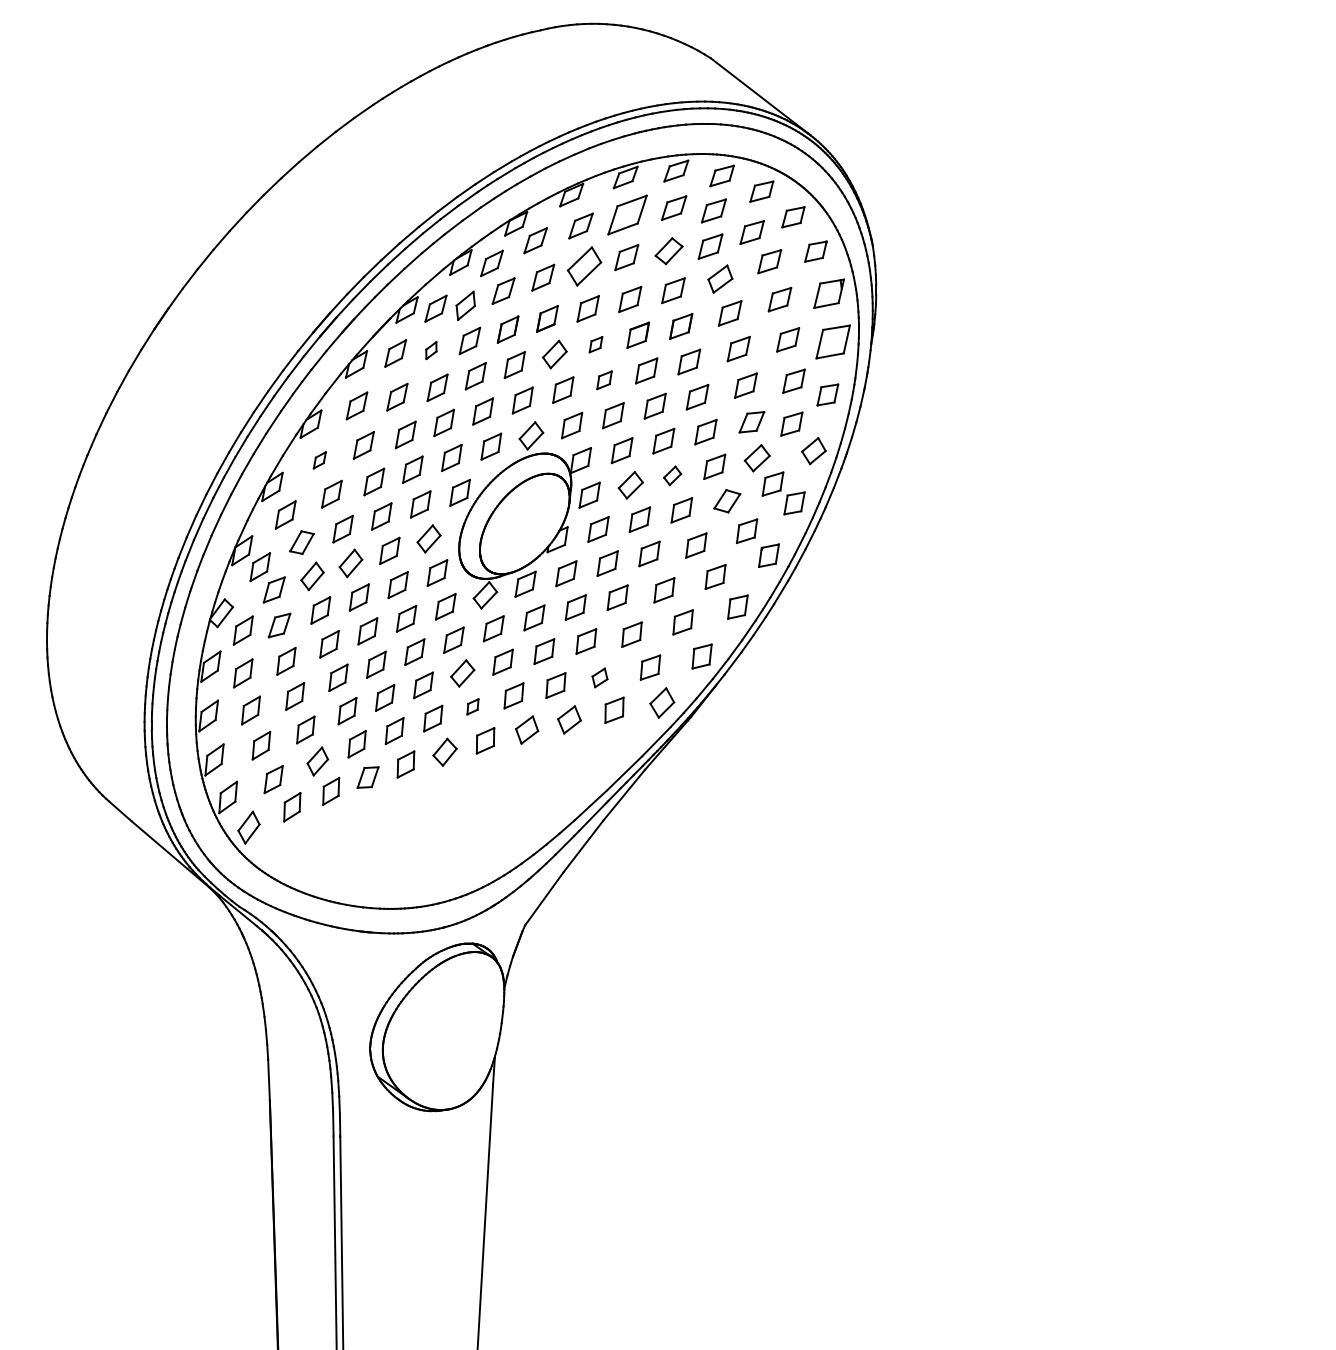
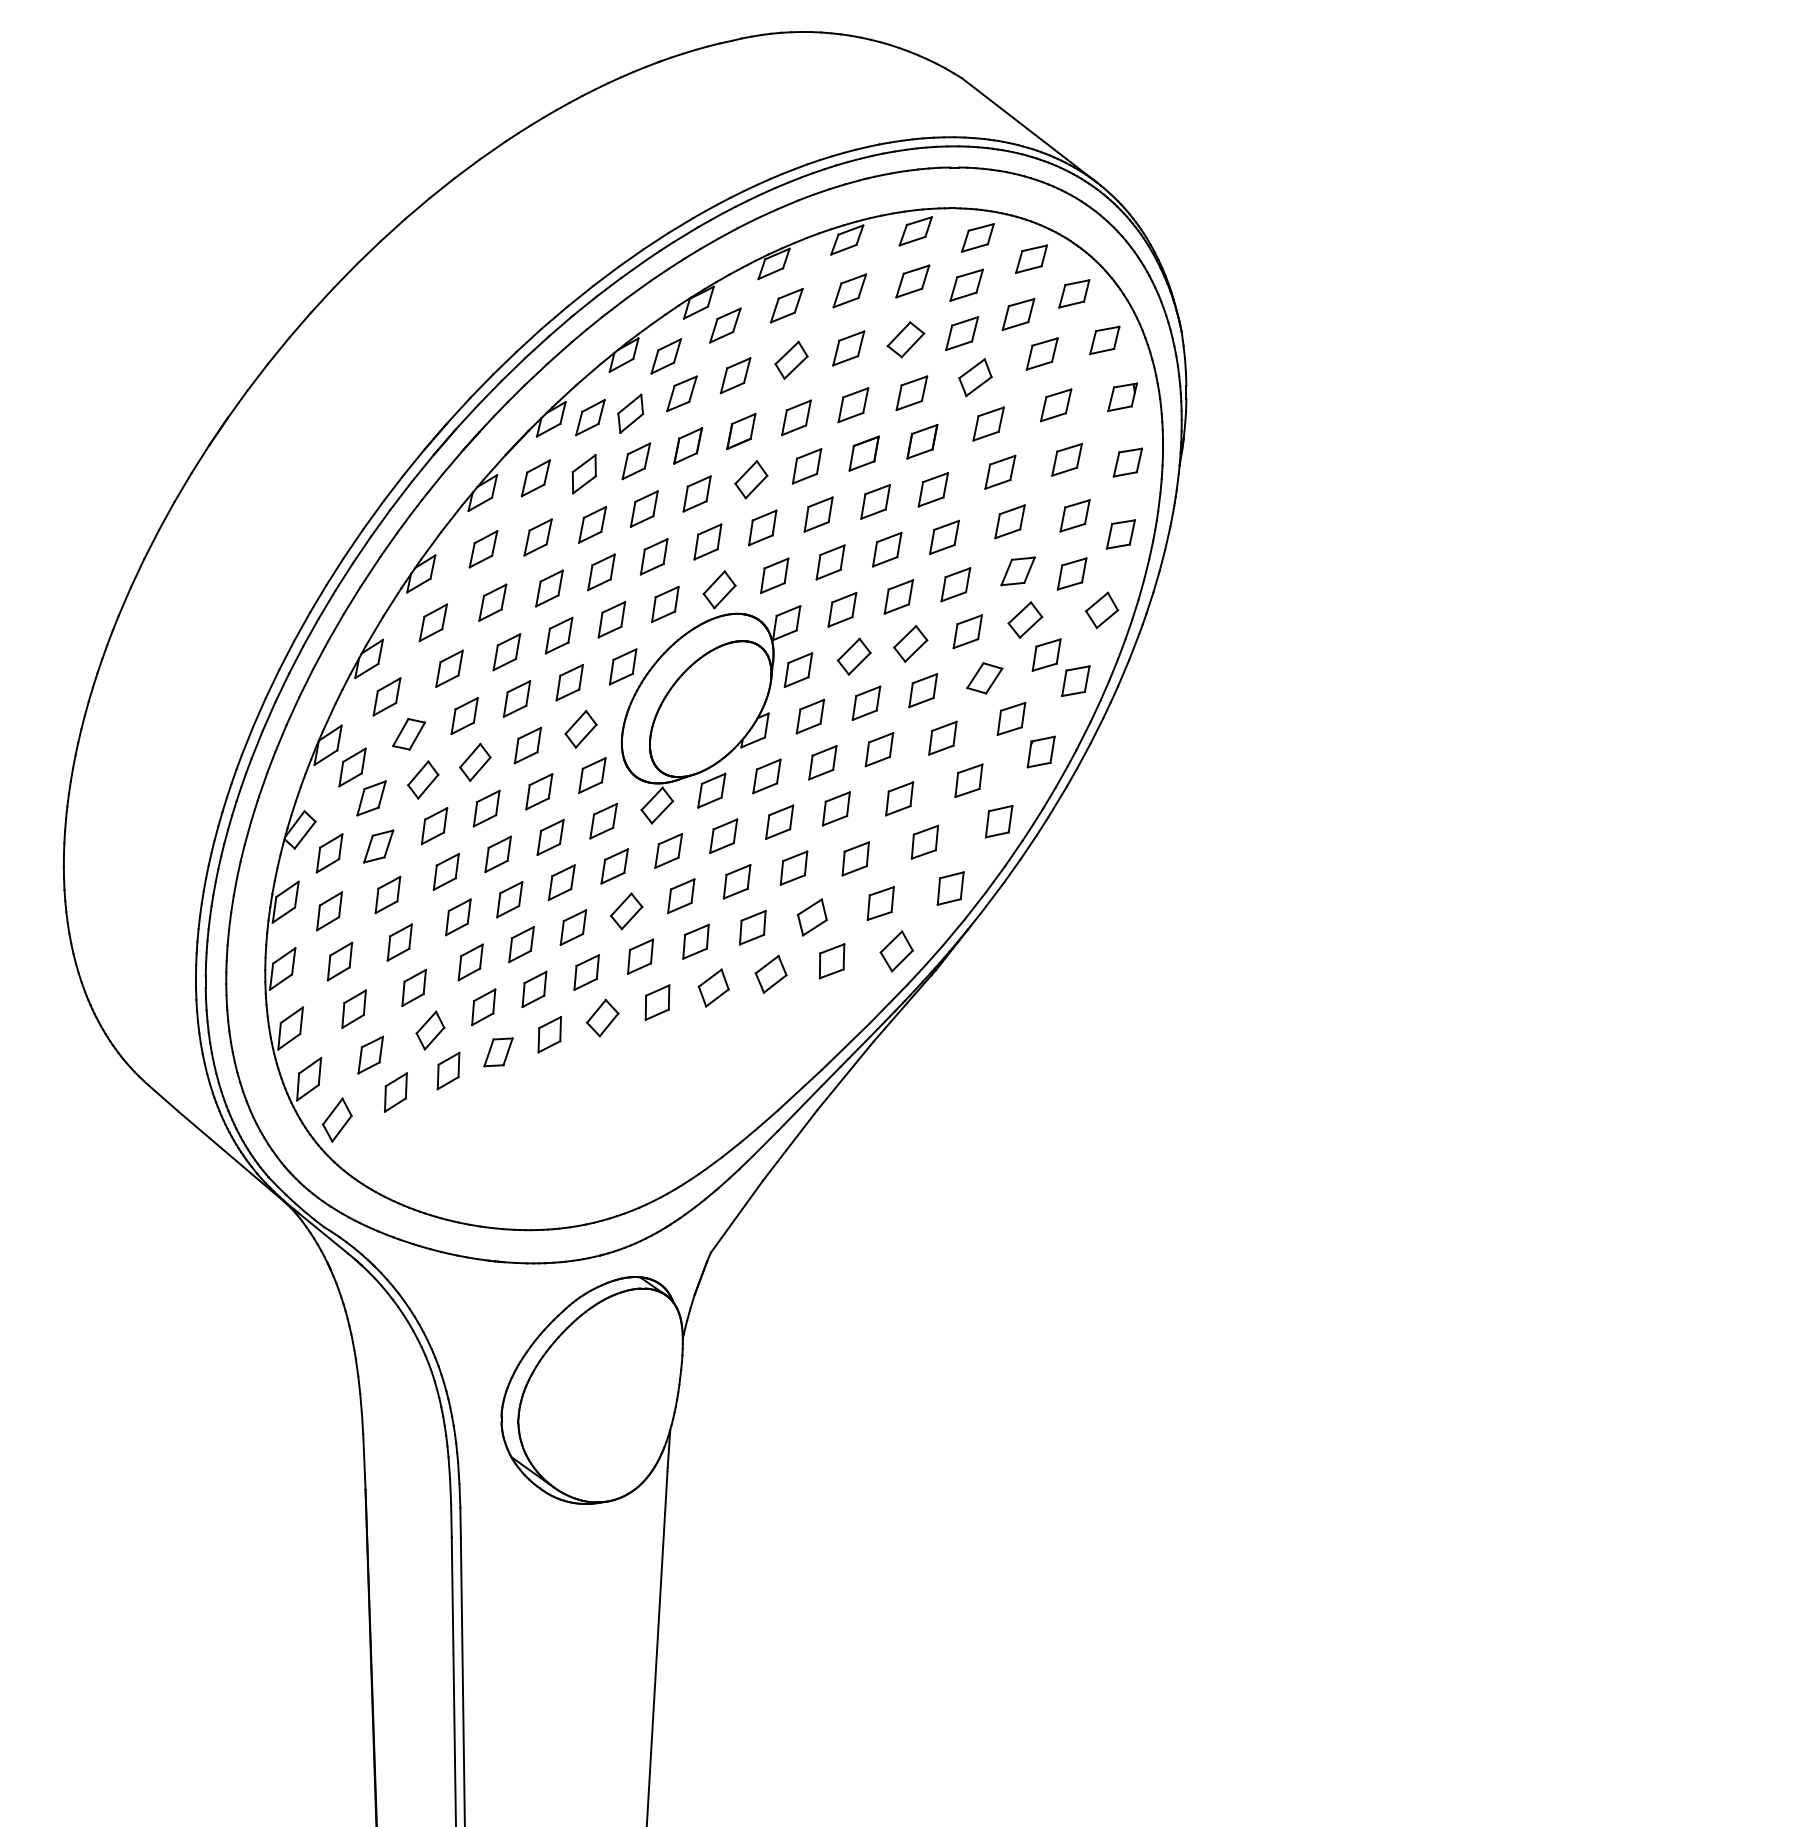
part: (627, 214) -> (849, 290), size x0.62
part: (584, 265) -> (791, 359), size x0.71
part: (829, 293) -> (1122, 396), size x0.71
part: (832, 341) -> (1127, 462), size x0.62
part: (595, 344) -> (806, 466), size x1.67
part: (430, 350) -> (583, 474), size x1.67
part: (604, 380) -> (818, 514), size x1.43
part: (319, 460) -> (432, 622), size x1.67
part: (672, 475) -> (910, 643), size x1.43
part: (600, 677) -> (812, 917), size x1.43
part: (472, 706) -> (640, 956), size x1.67

